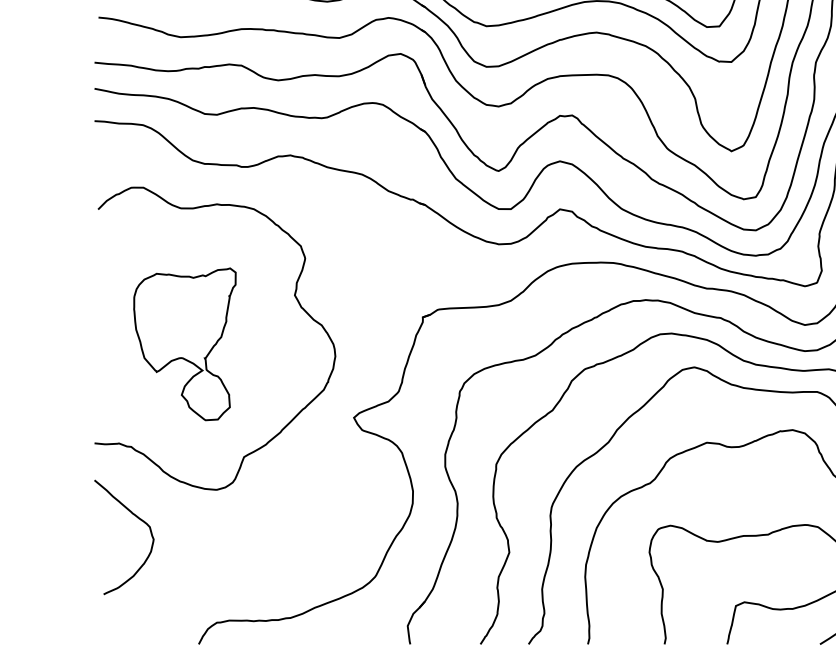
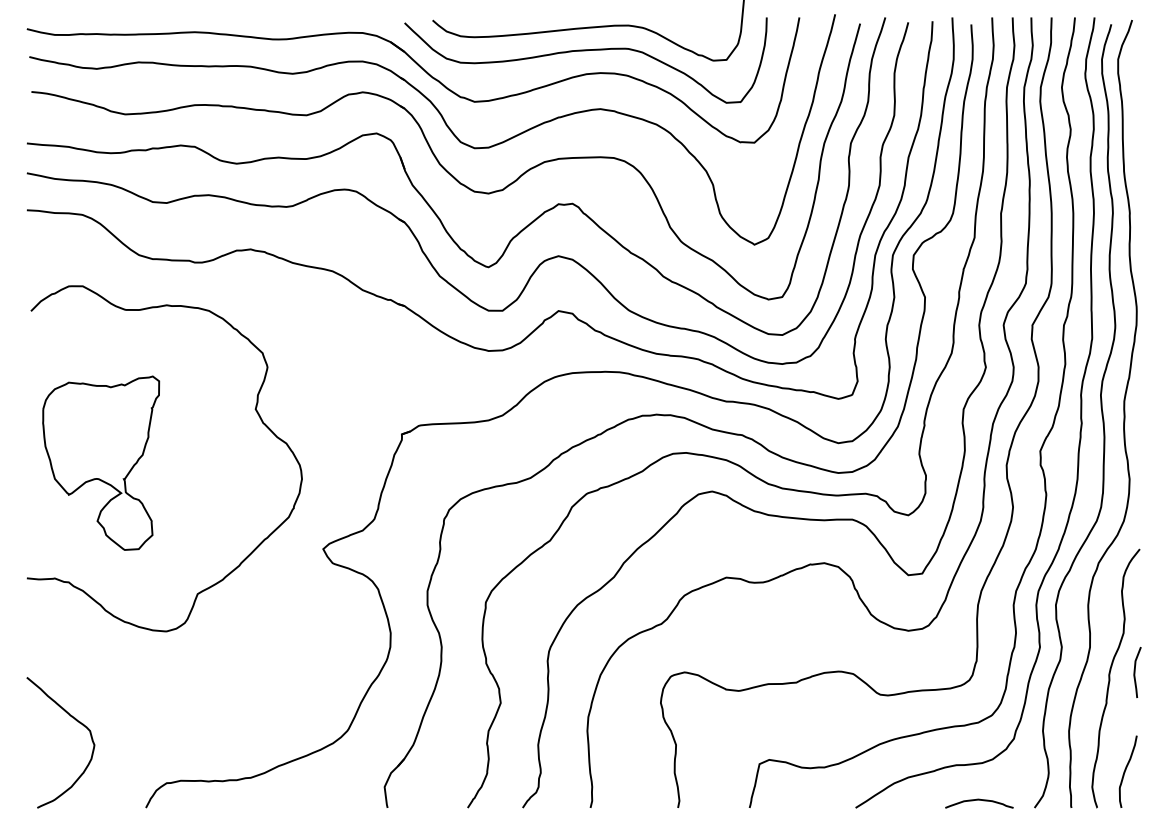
part: (185, 343) -> (101, 462), moved
curve: (137, 518) -> (76, 721), moved

